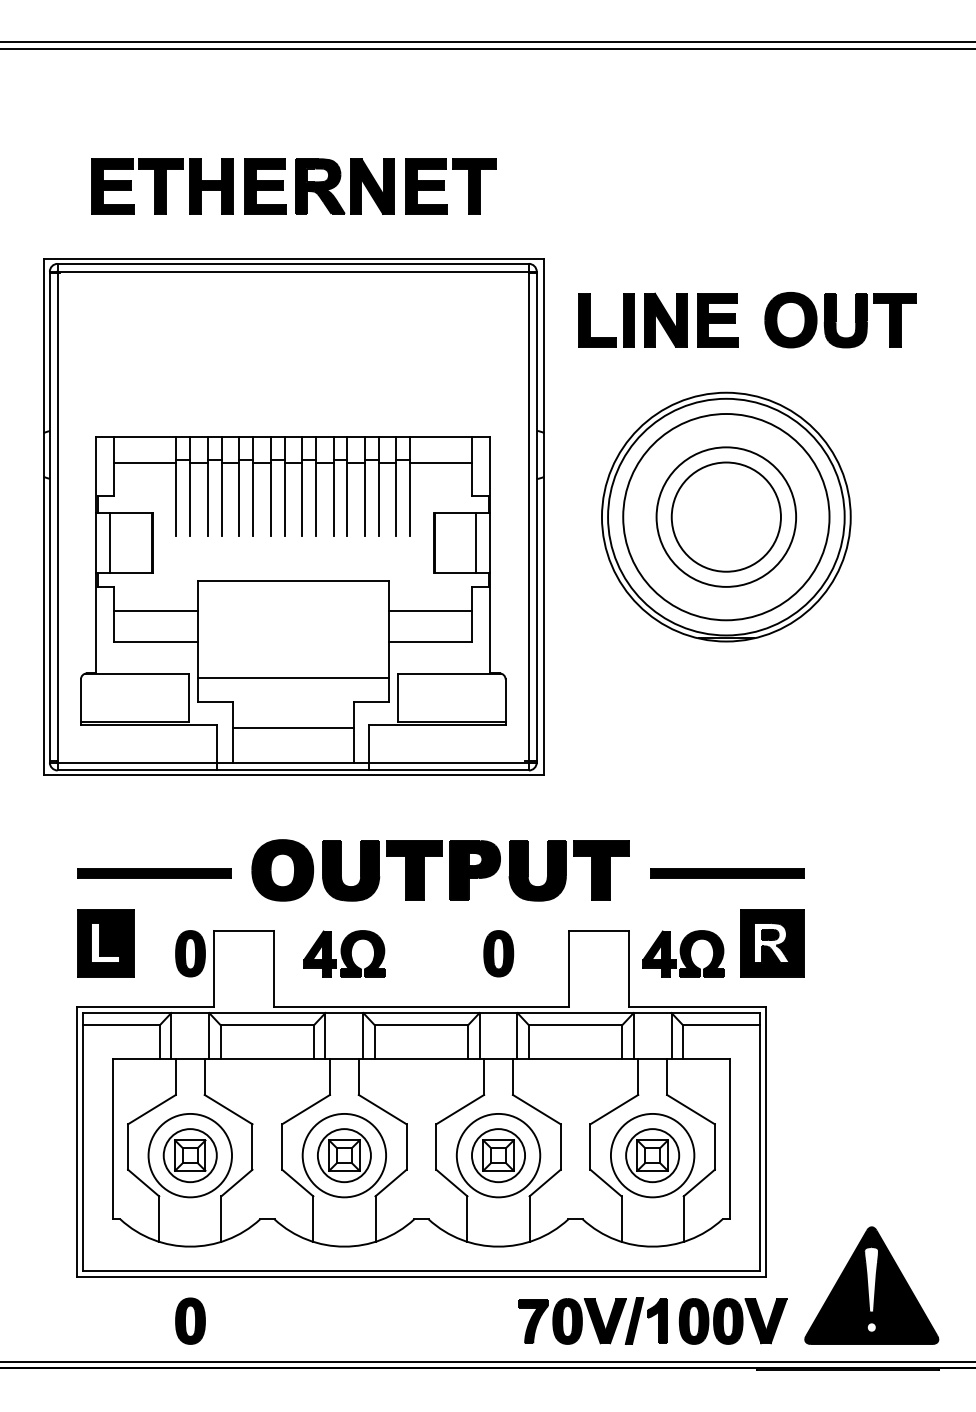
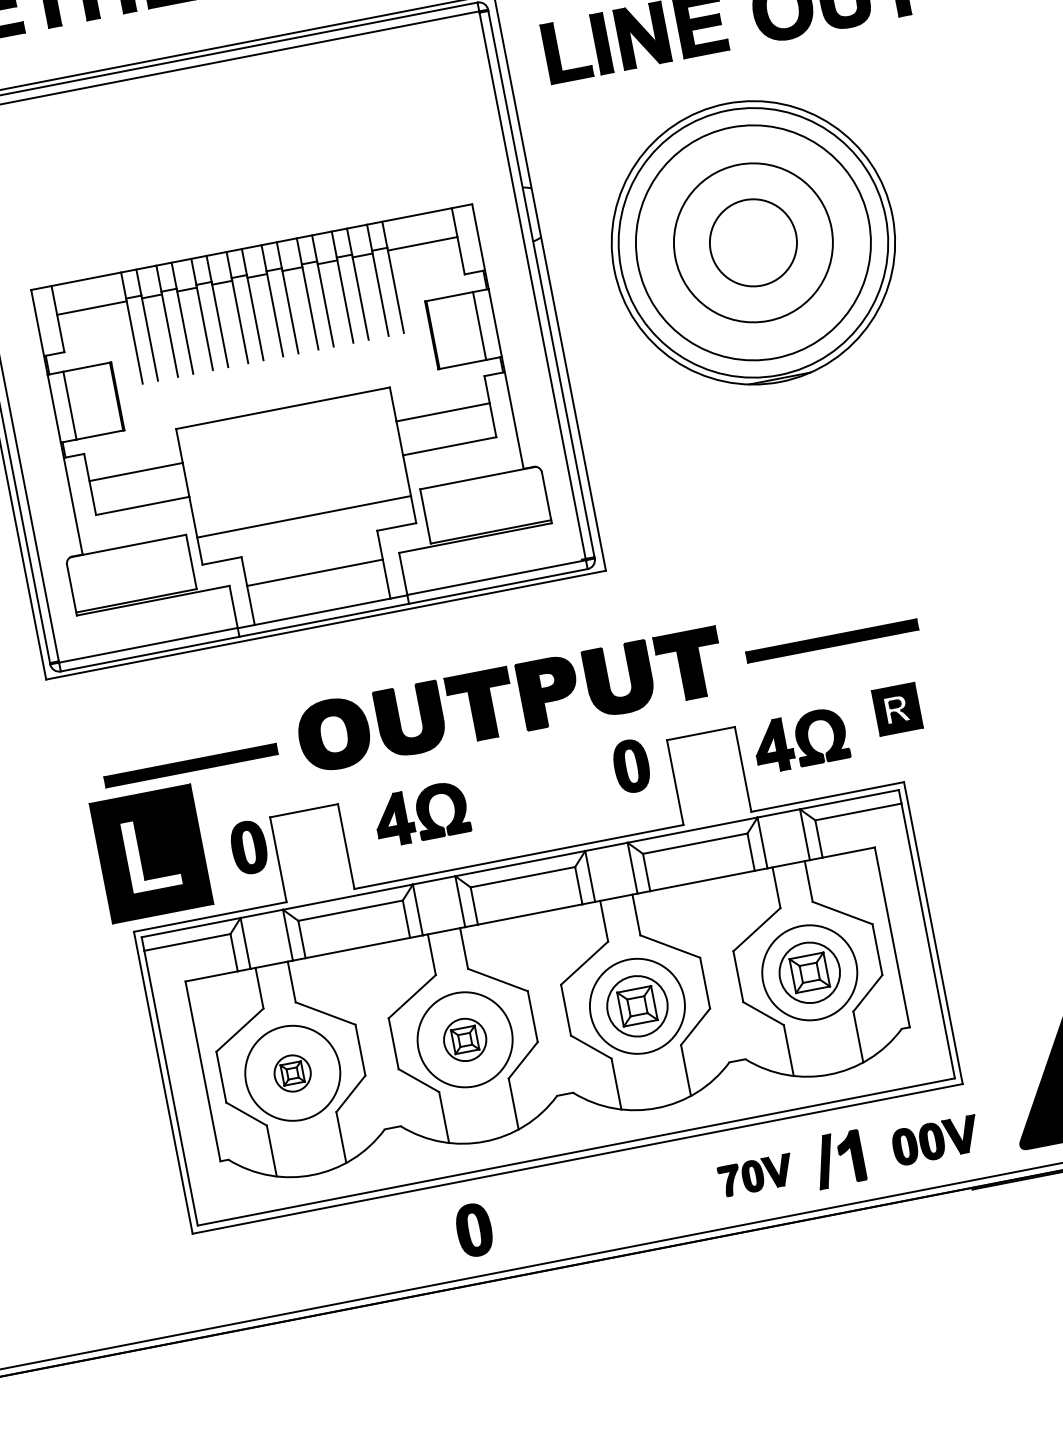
circle: (725, 516) -> (752, 242), size x0.7
part: (105, 943) -> (151, 854), size x1.6
part: (772, 943) -> (897, 709), size x0.6
part: (498, 953) -> (631, 765), moved
part: (189, 1155) -> (291, 1073), size x0.6
part: (344, 1155) -> (465, 1039), size x0.7
part: (190, 1320) -> (474, 1229), moved
part: (572, 1321) -> (756, 1175), size x0.6
part: (732, 1321) -> (935, 1140), size x0.7

